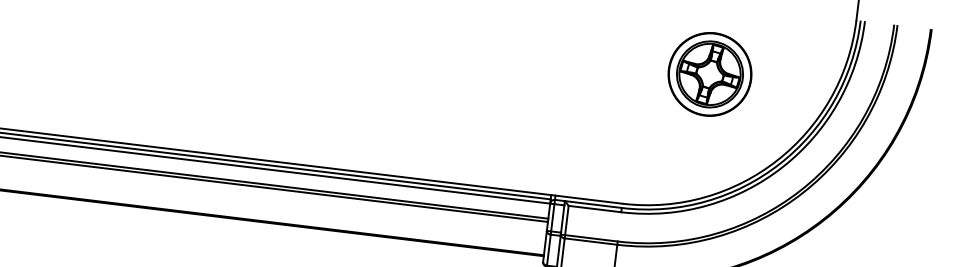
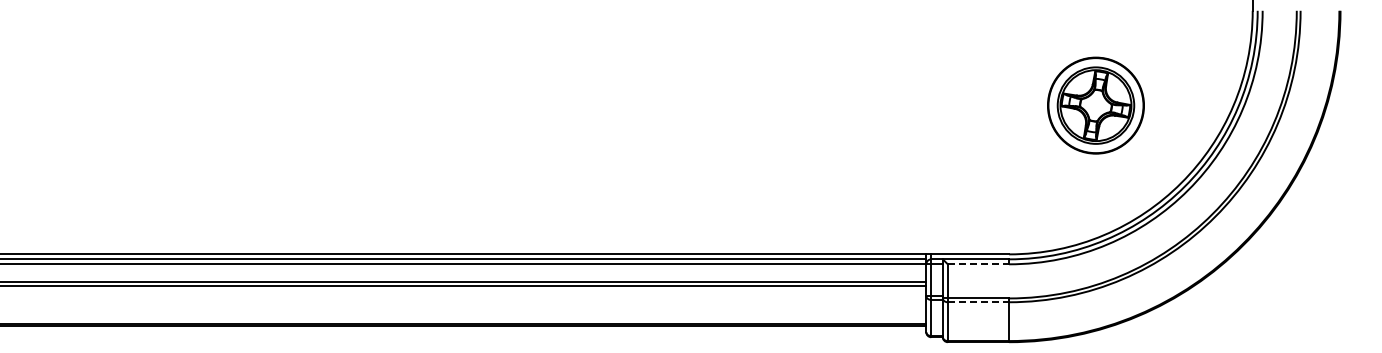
part: (709, 74) -> (1095, 105), moved
line: (594, 209) -> (978, 264), solid -> dashed
line: (591, 241) -> (978, 302), solid -> dashed

